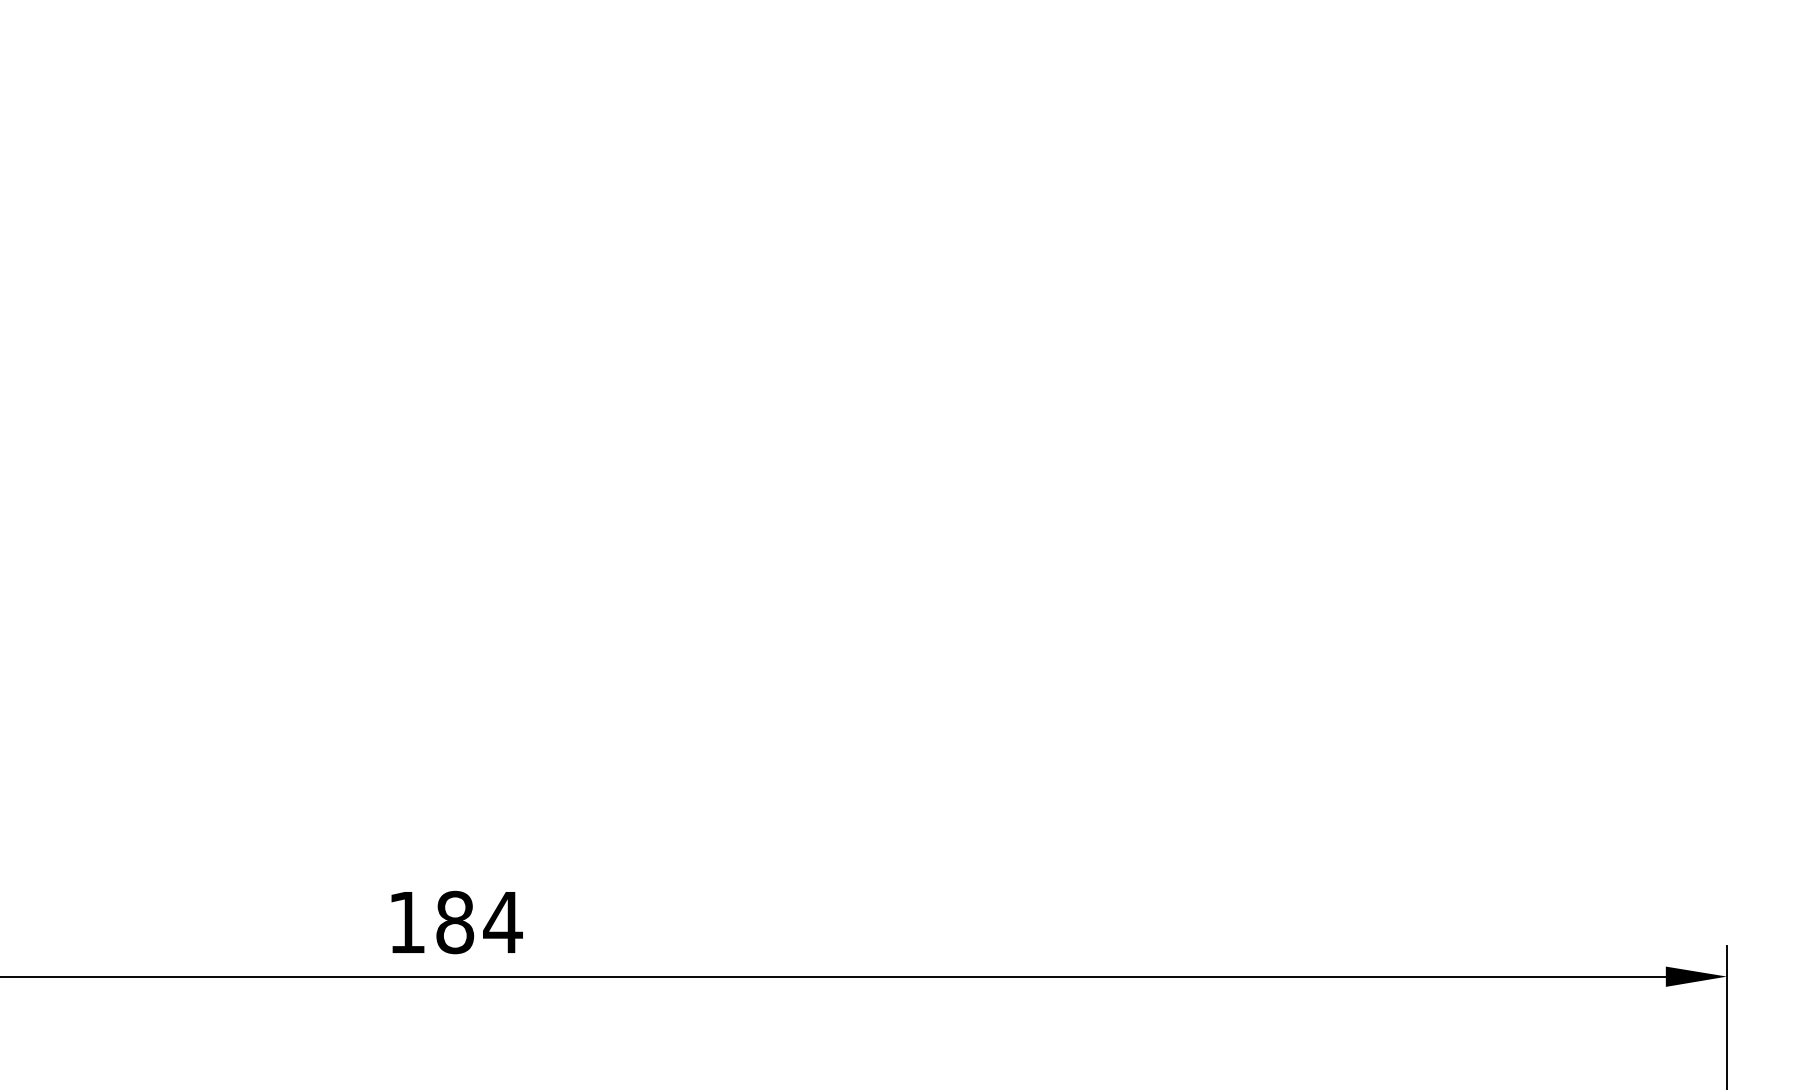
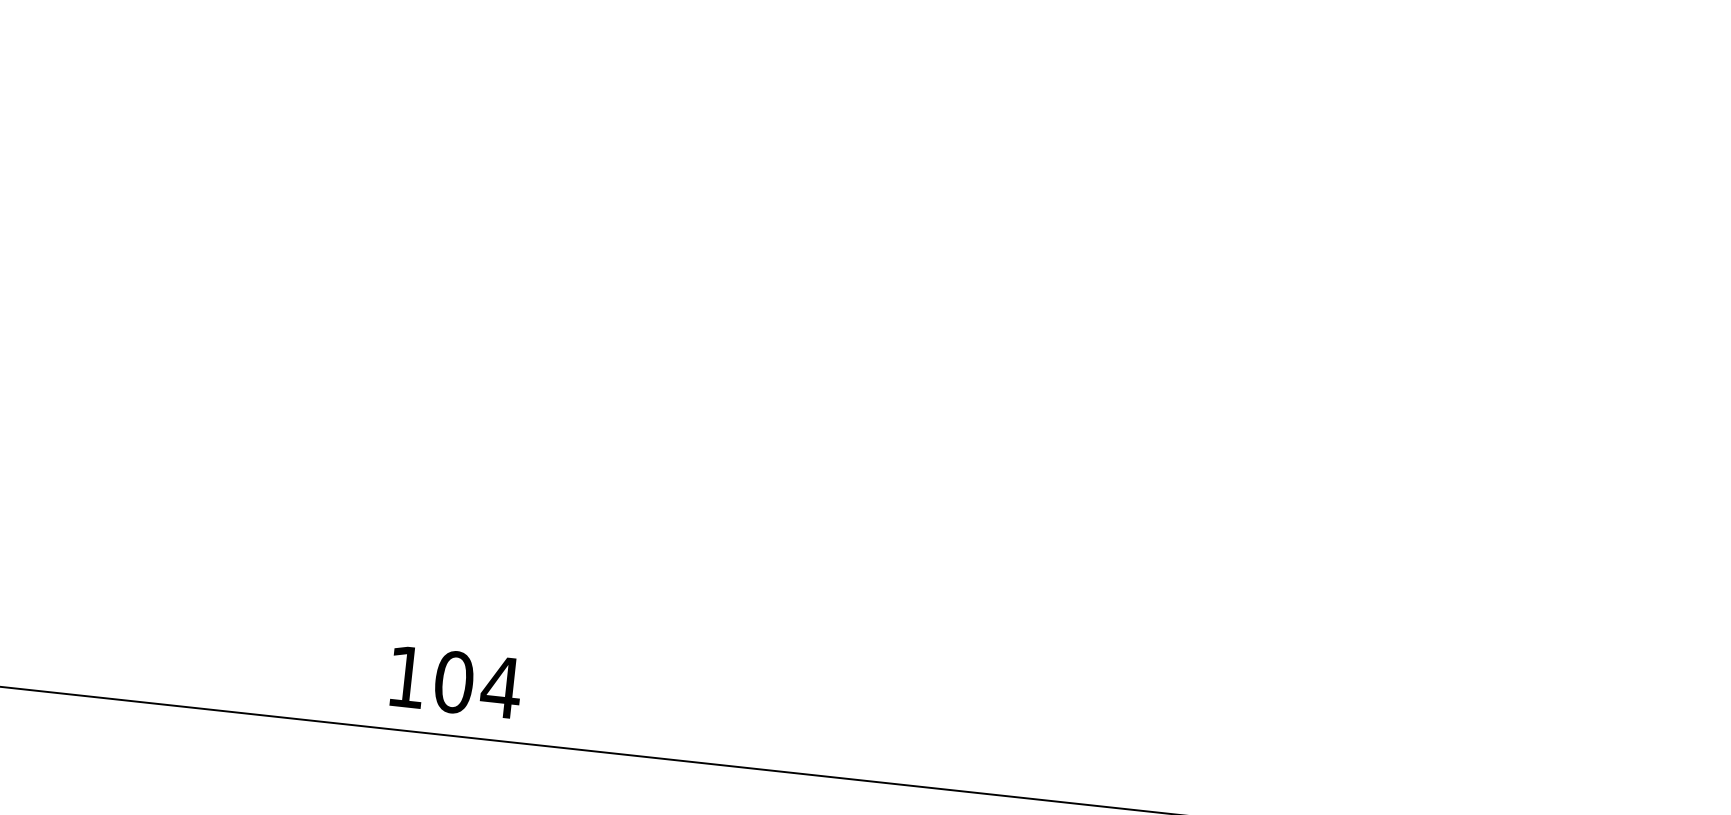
text: (455, 922) -> (454, 682), 184 -> 104

